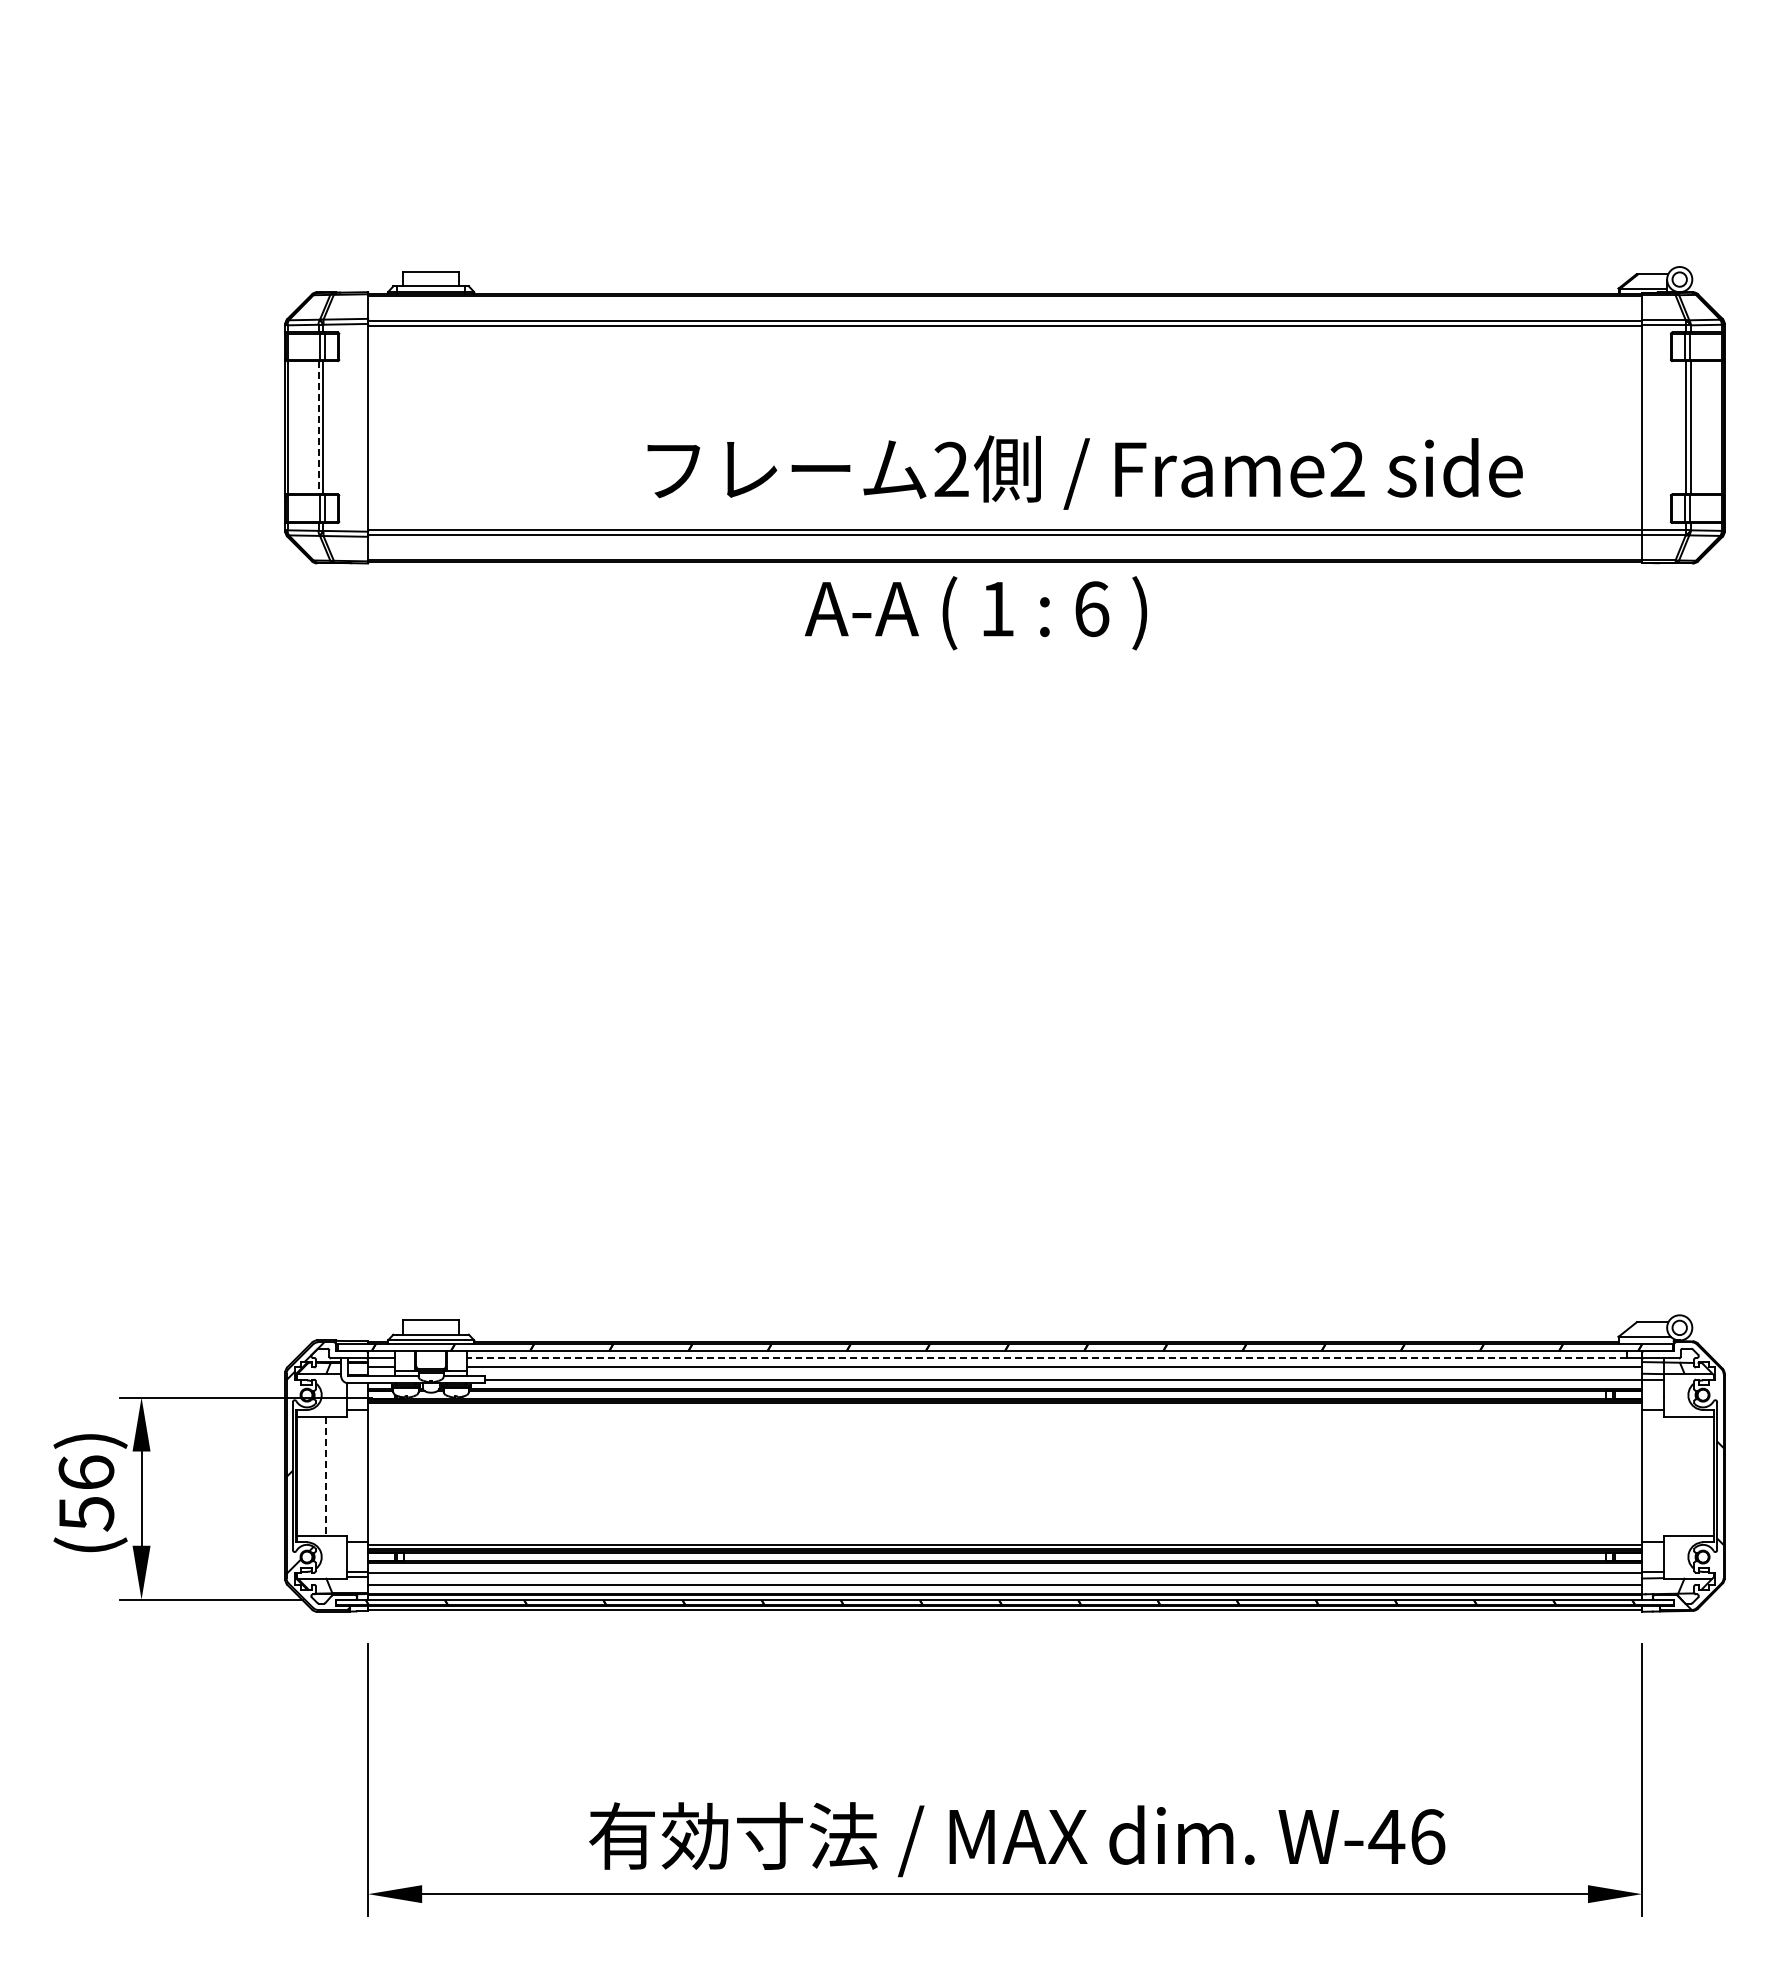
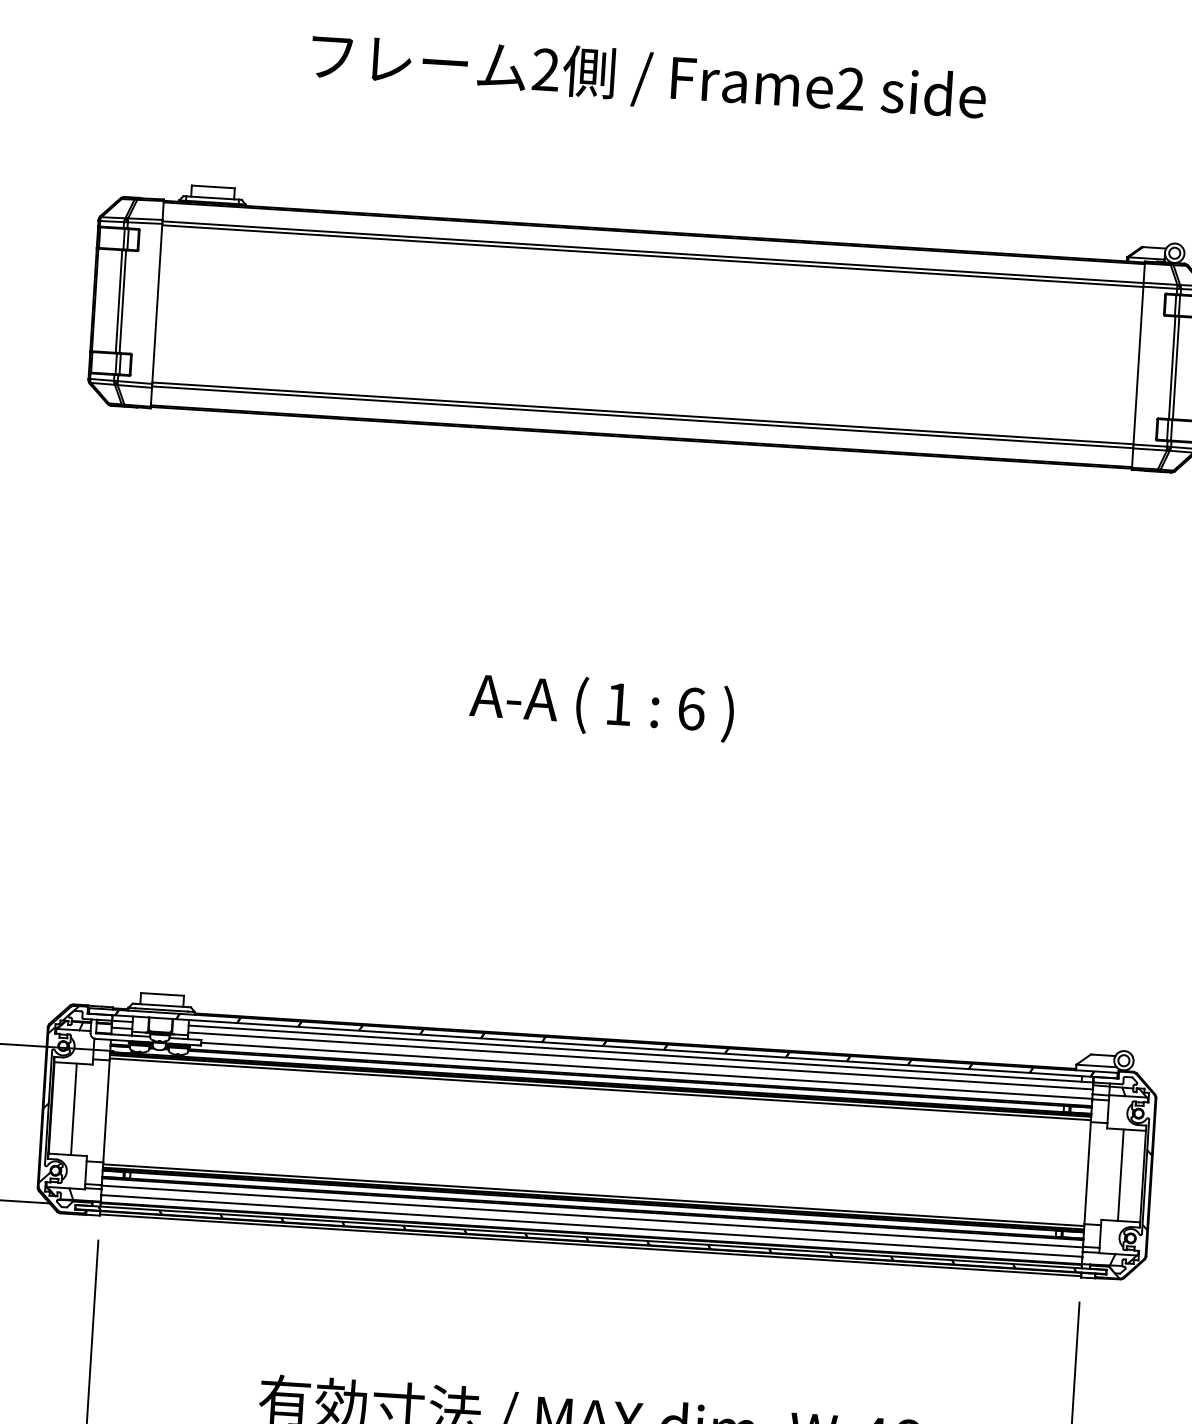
line: (318, 427) -> (119, 301), dashed -> solid
text: (1084, 472) -> (648, 78), moved
text: (975, 613) -> (601, 706), moved
line: (1047, 1358) -> (635, 1053), dashed -> solid
line: (1004, 1407) -> (599, 1089), added
line: (1685, 1475) -> (1121, 1174), added
line: (325, 1476) -> (73, 1109), dashed -> solid

